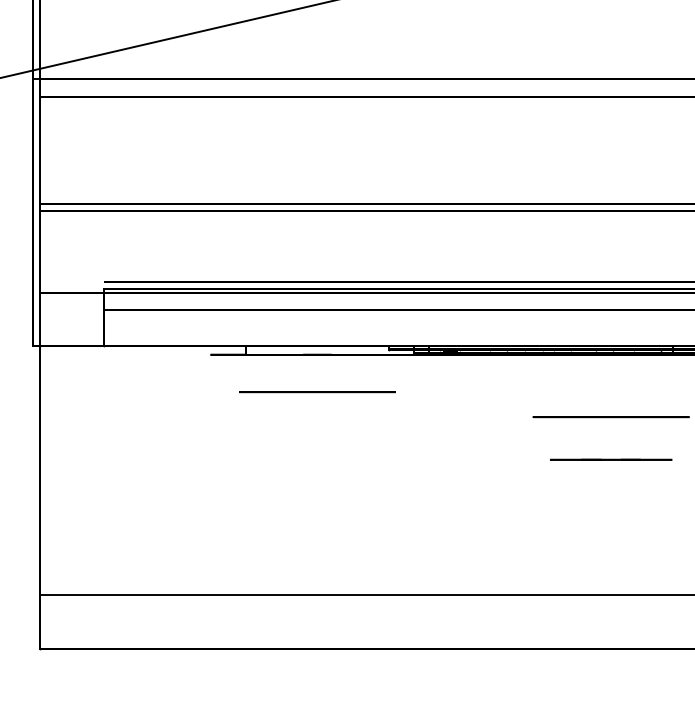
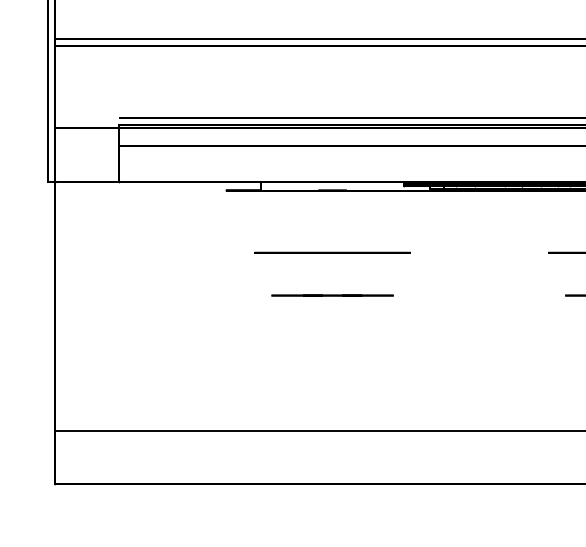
circle: (317, 392) -> (332, 253), moved
line: (317, 459) -> (332, 295), added

